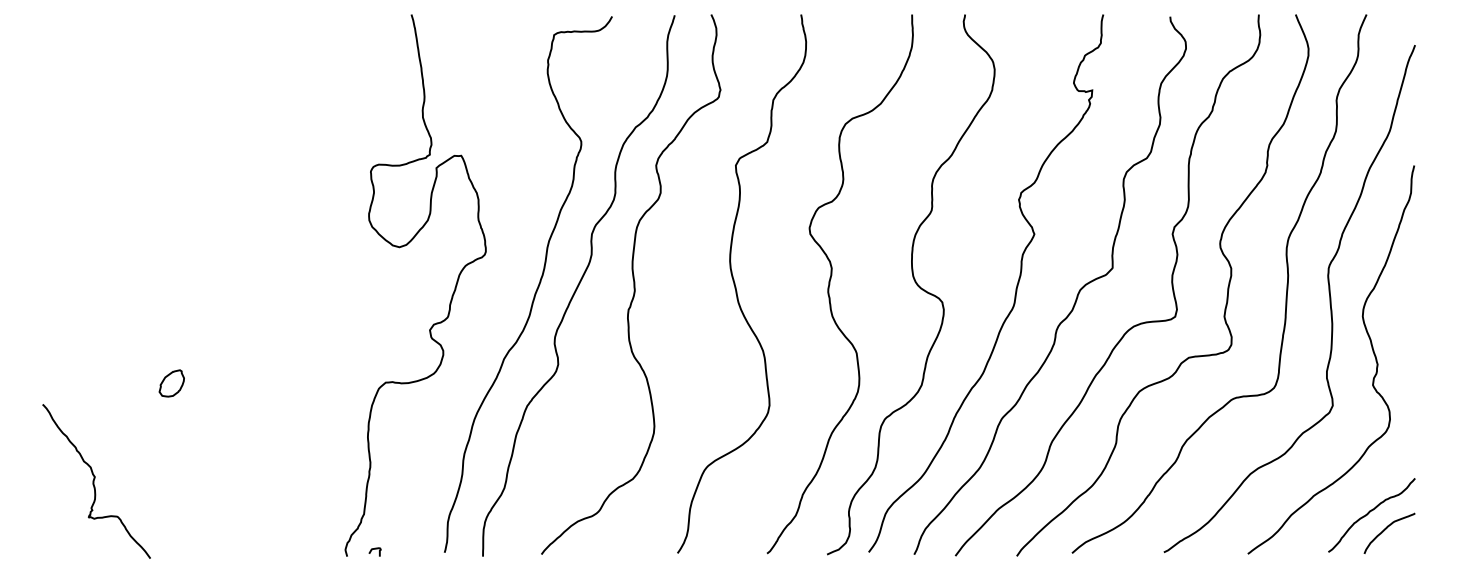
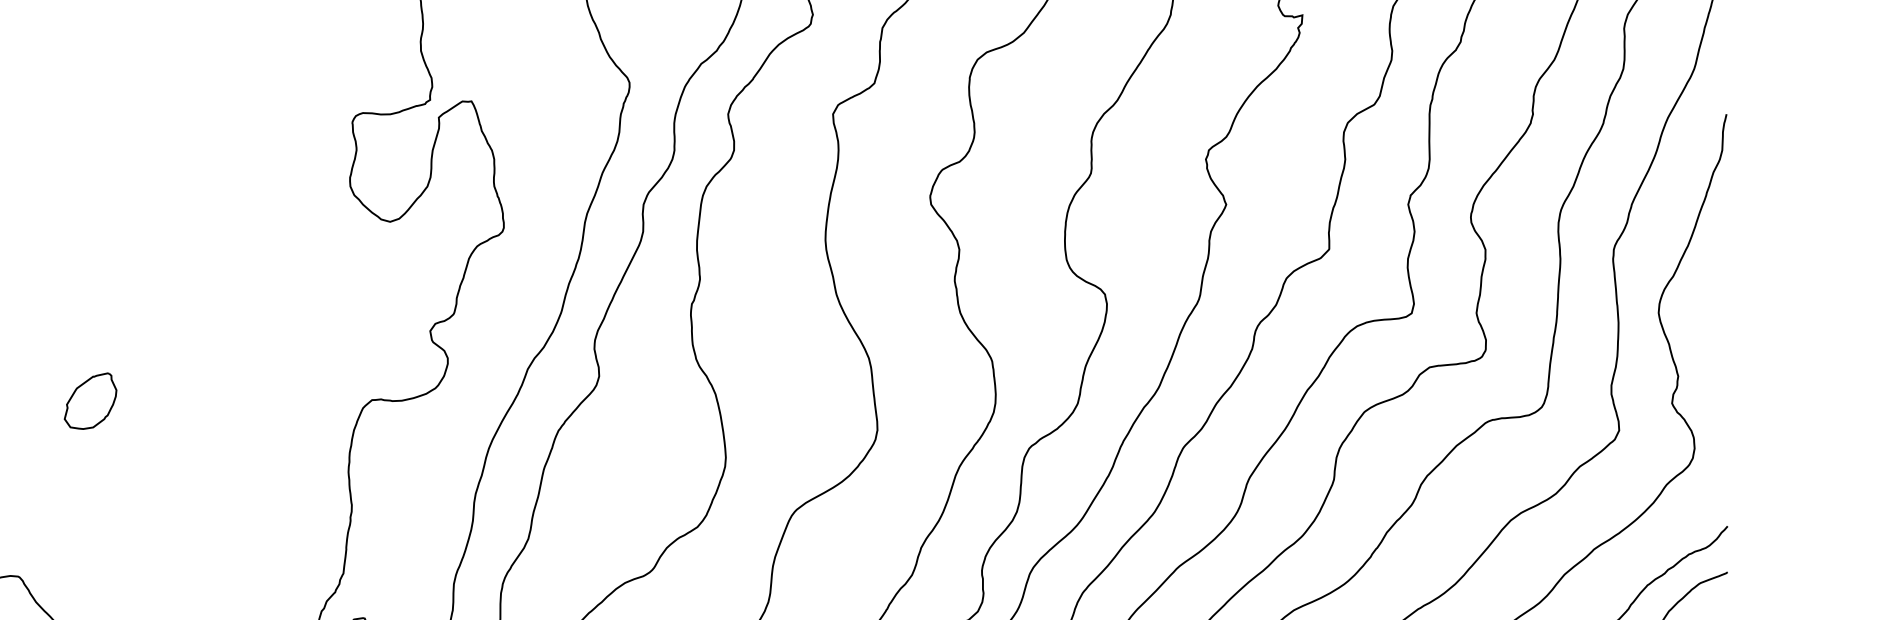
part: (171, 383) -> (89, 401), size x1.6

